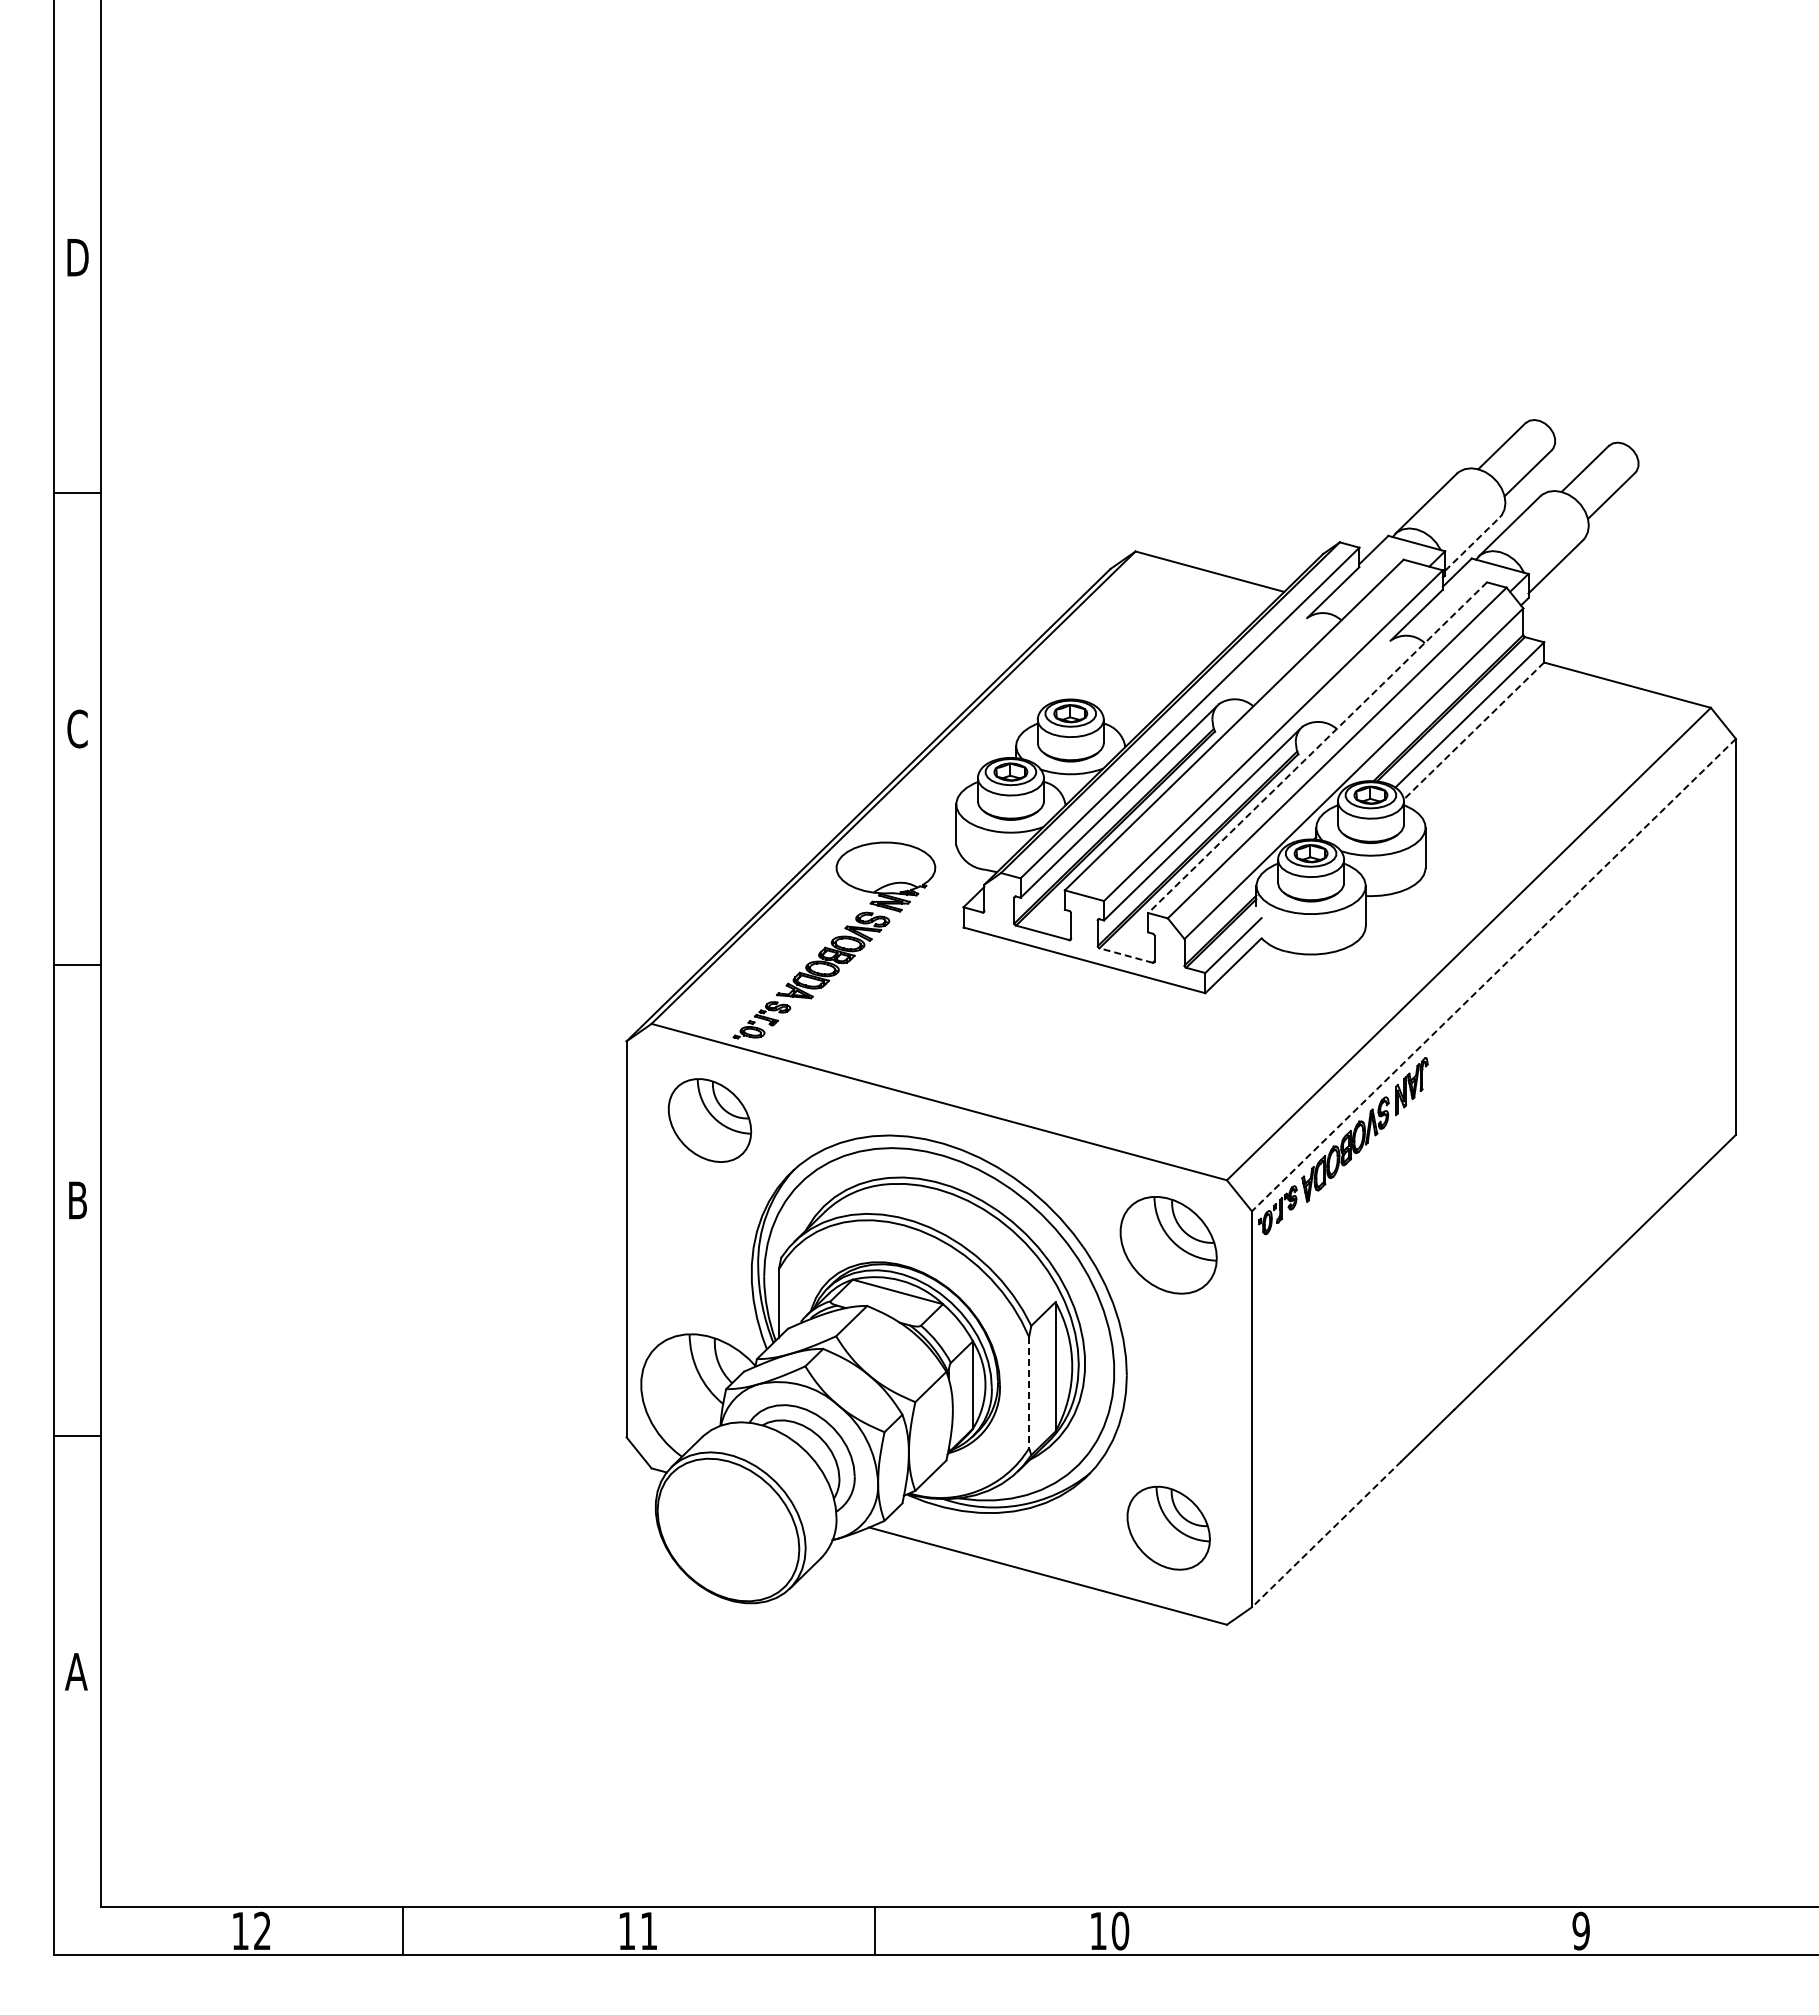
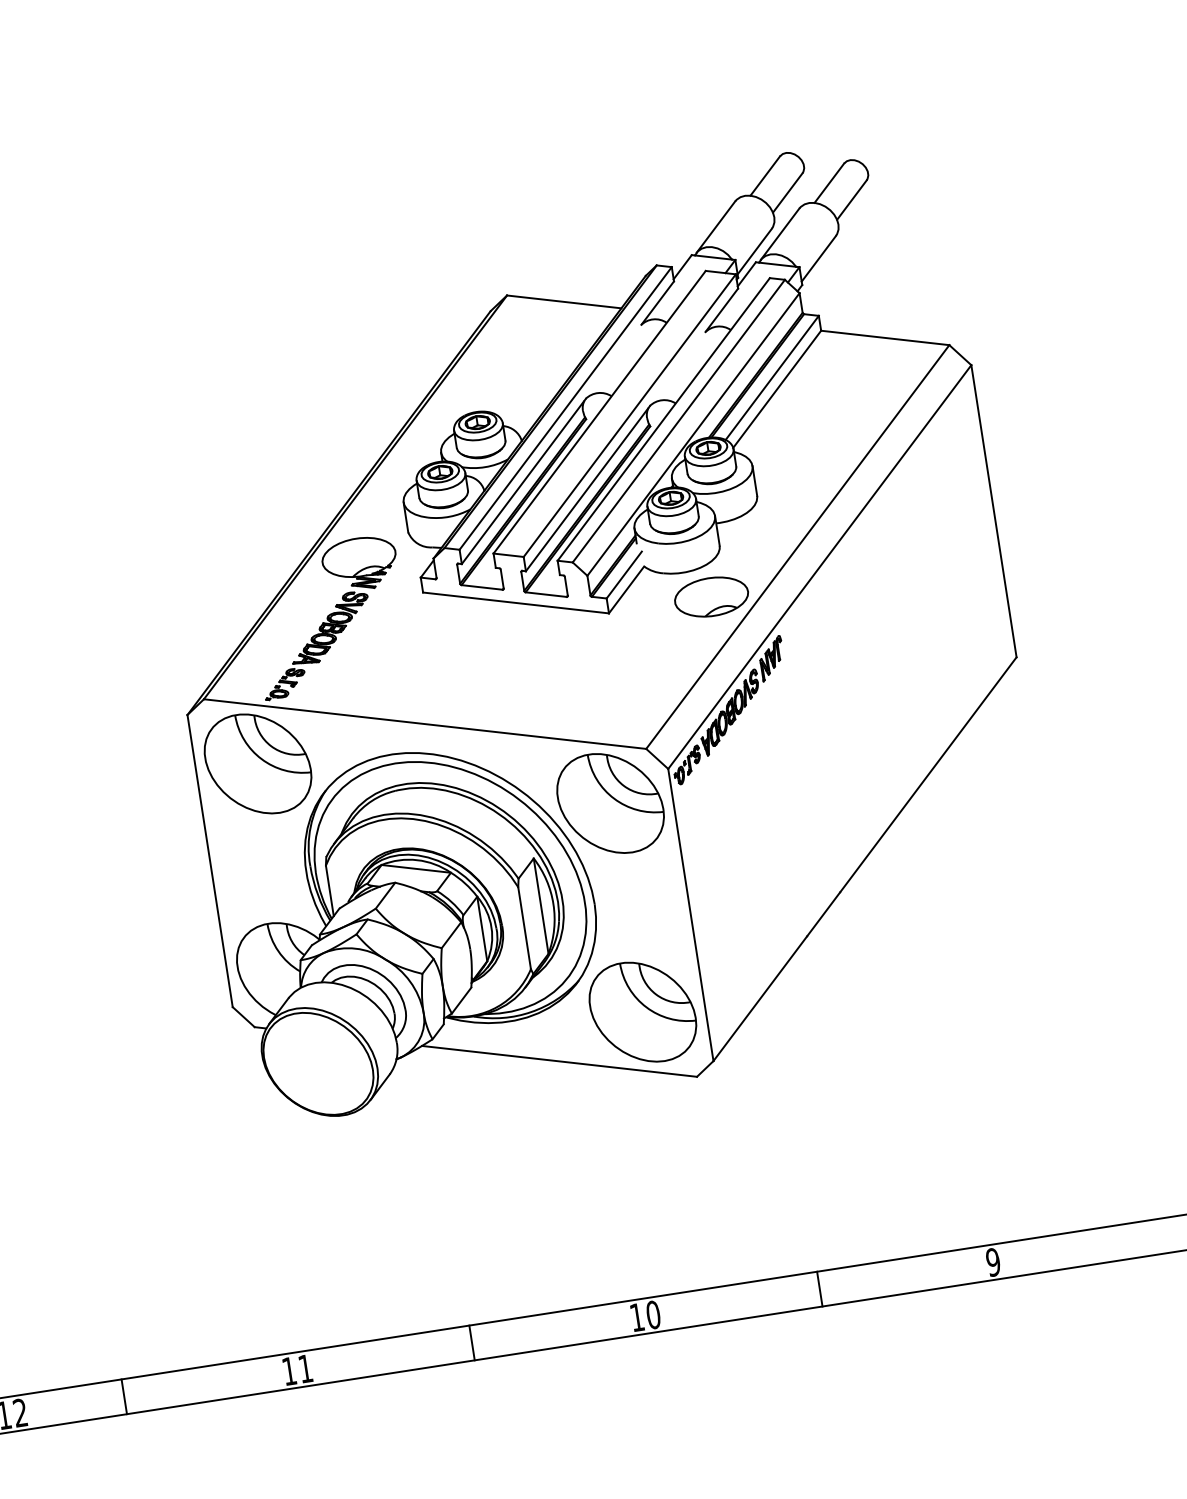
line: (1472, 543) -> (754, 251), dashed -> solid
line: (1473, 731) -> (776, 389), dashed -> solid
line: (1317, 747) -> (663, 419), dashed -> solid
line: (1126, 955) -> (546, 594), dashed -> solid
line: (1493, 975) -> (819, 567), dashed -> solid
part: (1344, 992) -> (711, 596), added
part: (709, 1120) -> (257, 763), size x1.67
part: (1168, 1245) -> (610, 803), size x1.43
line: (1029, 1392) -> (524, 928), dashed -> solid
part: (1168, 1528) -> (642, 1012), size x1.67
line: (1326, 1534) -> (760, 998), dashed -> solid
line: (1345, 1930) -> (819, 1288), added

